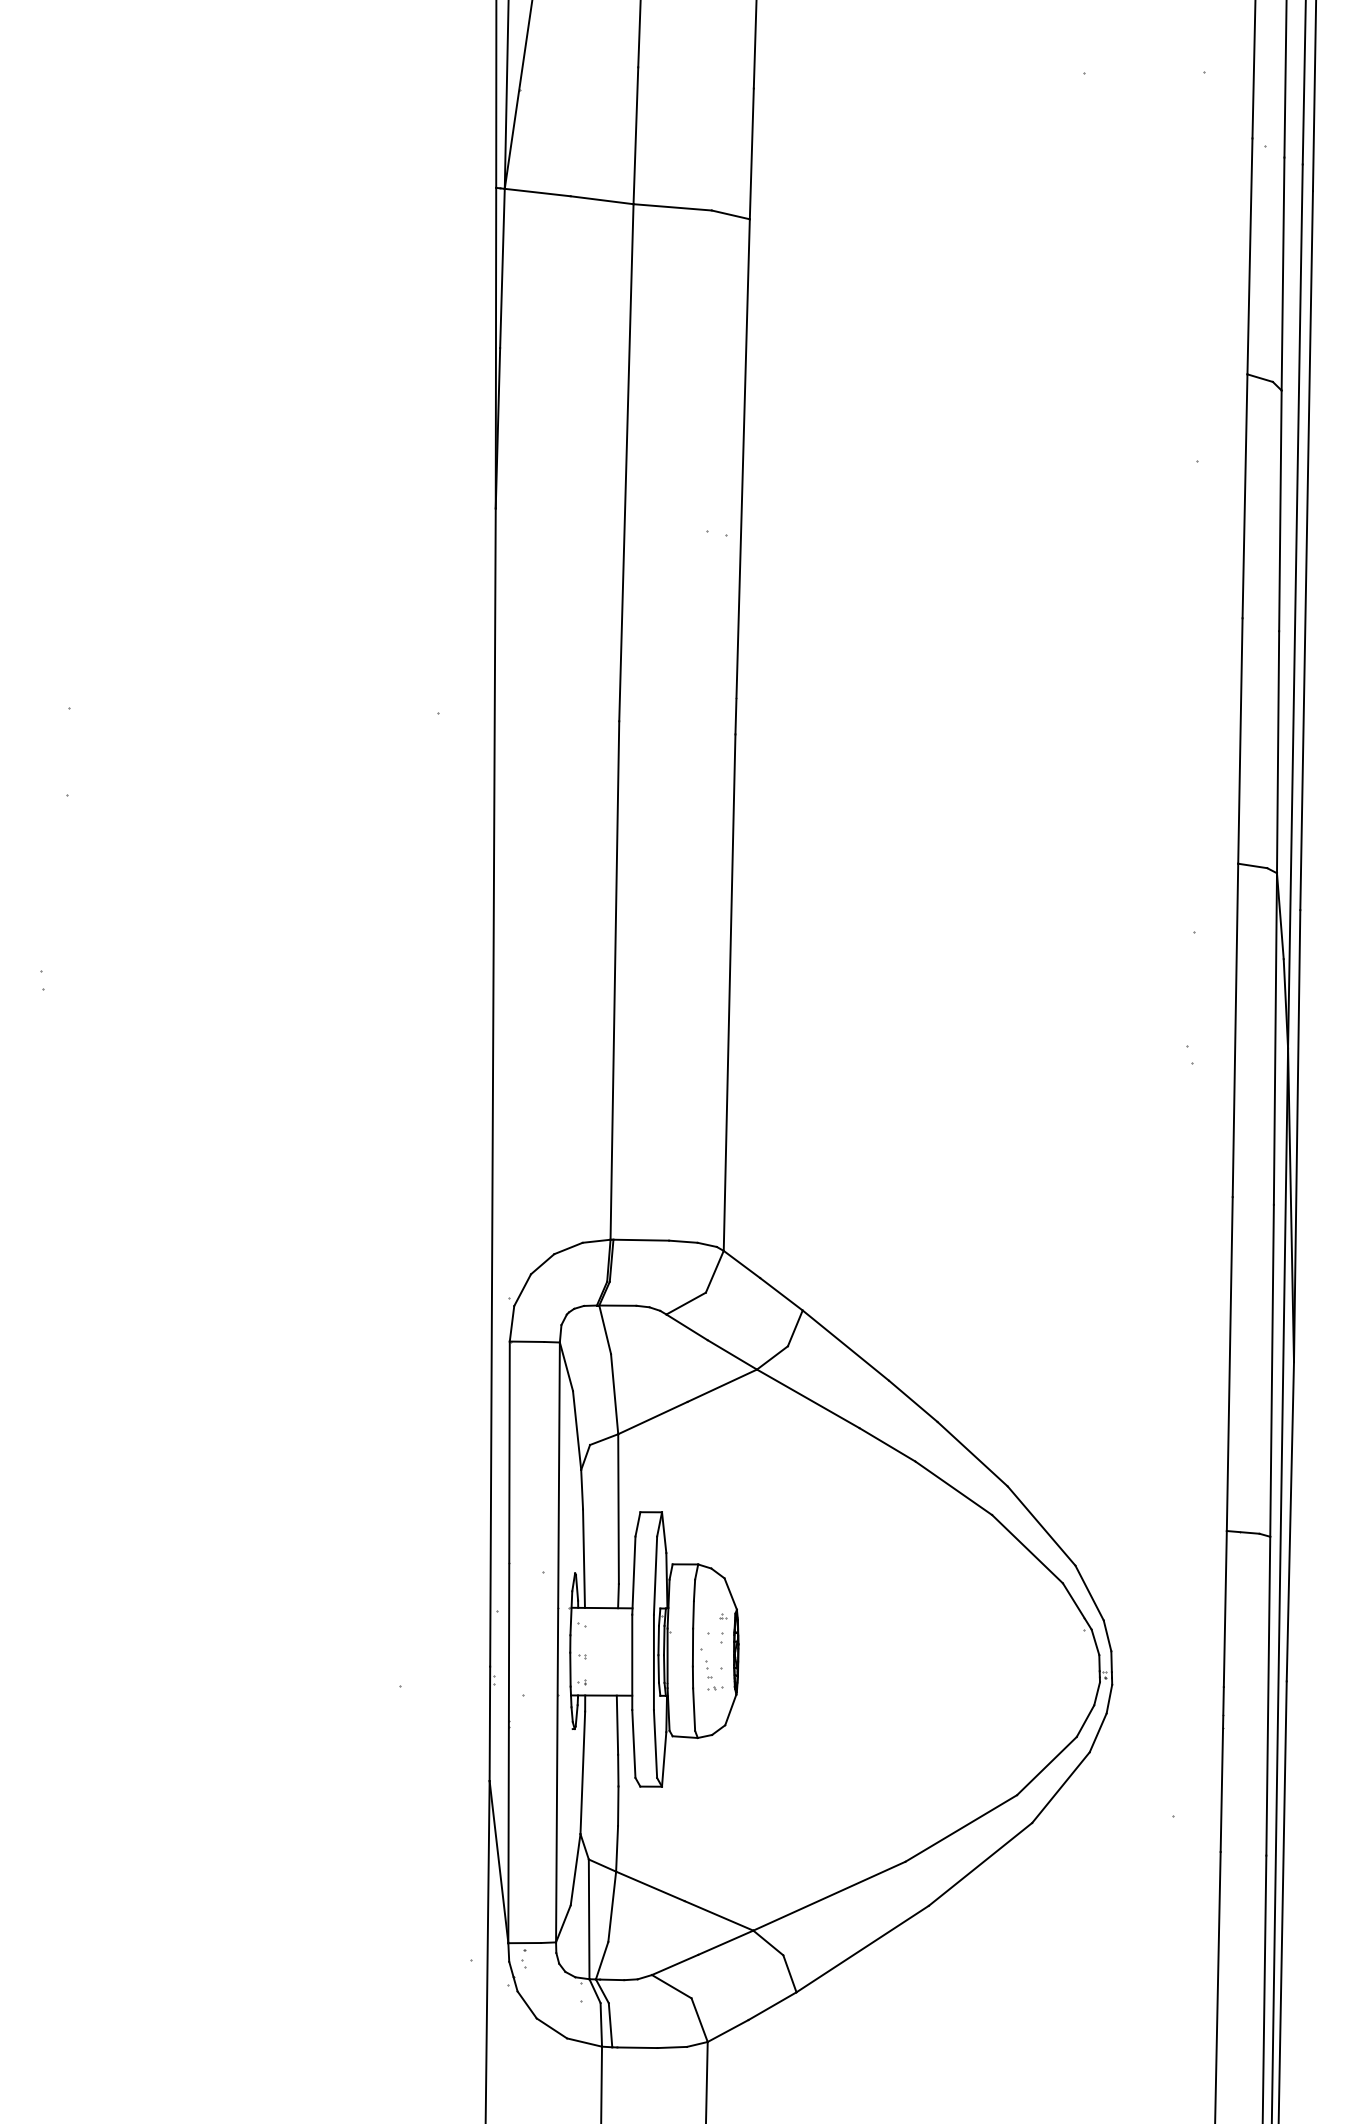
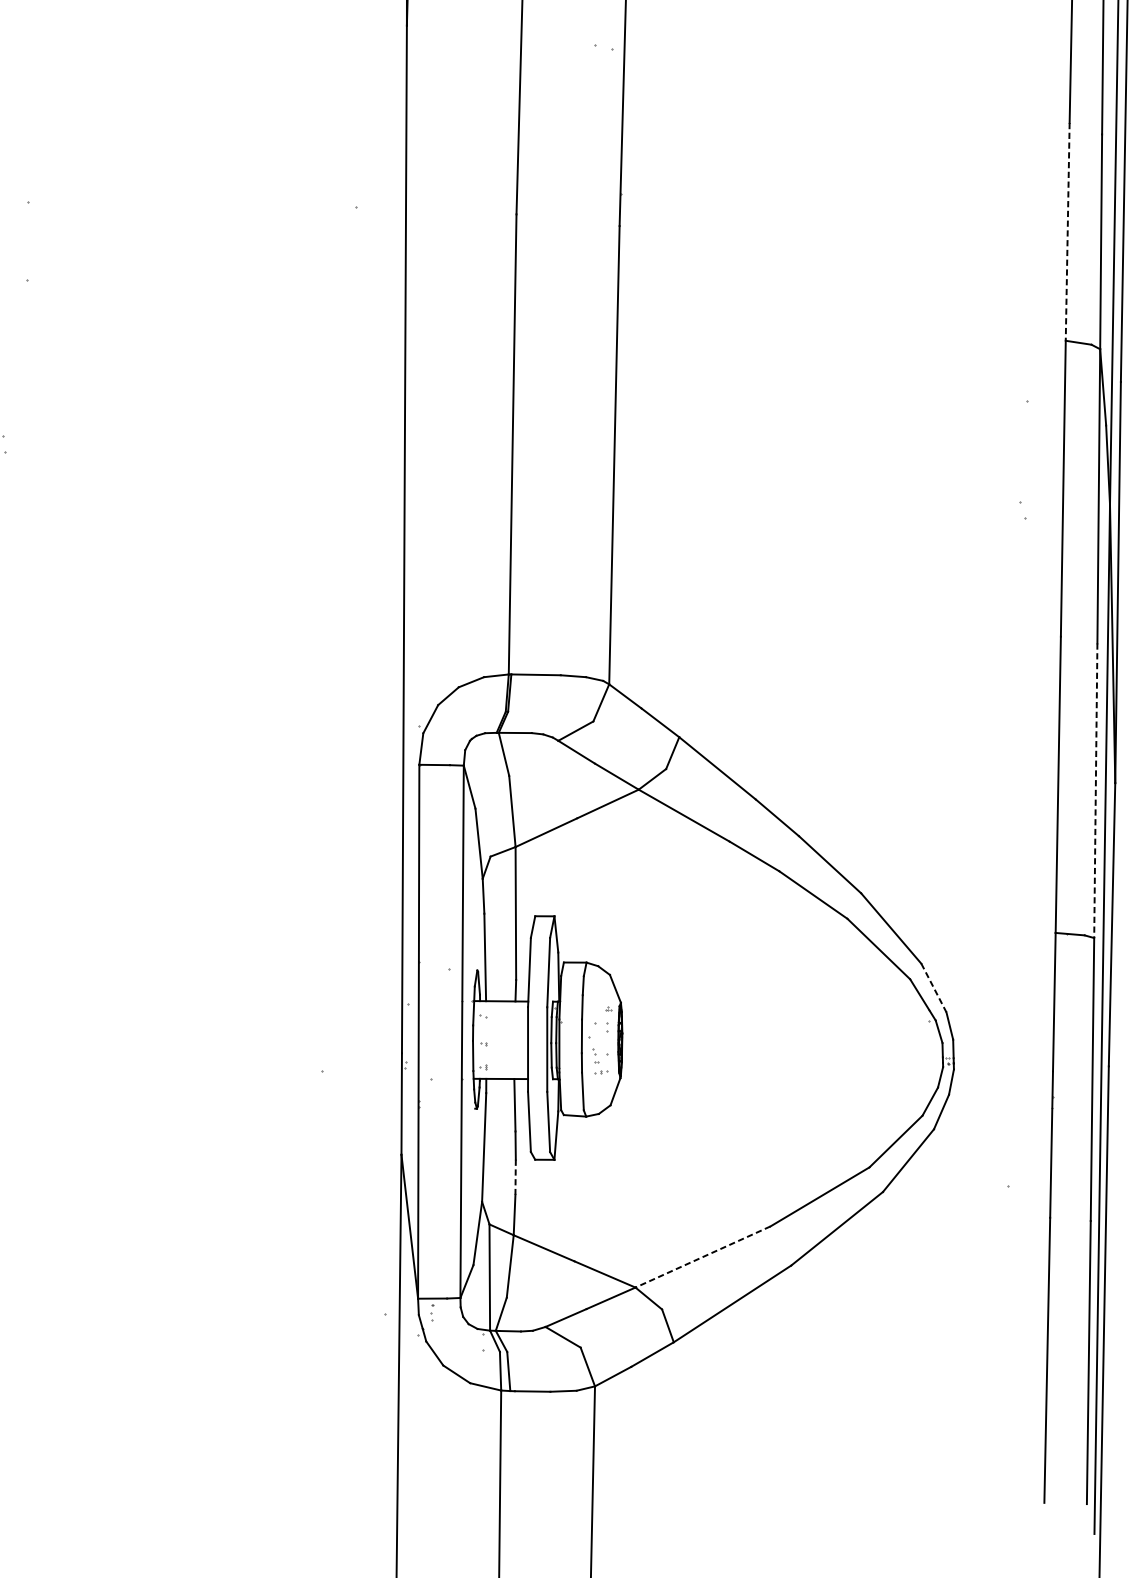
line: (1240, 741) -> (1067, 232), solid -> dashed
line: (1272, 1371) -> (1096, 791), solid -> dashed
line: (1089, 1593) -> (933, 988), solid -> dashed
line: (618, 1806) -> (515, 1177), solid -> dashed
line: (829, 1896) -> (703, 1257), solid -> dashed

